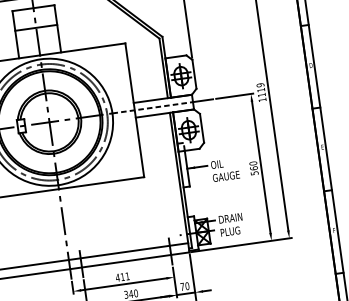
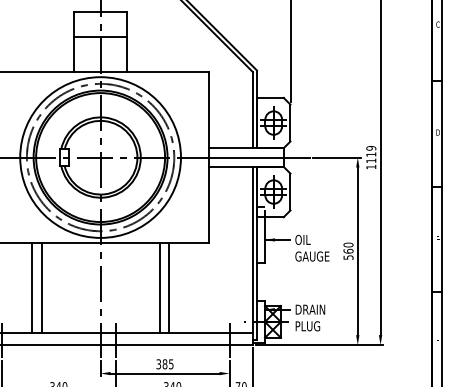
line: (152, 107) -> (232, 157), dashed -> solid
line: (117, 216) -> (168, 287), added
line: (109, 217) -> (159, 287), added
line: (17, 230) -> (41, 287), added
line: (10, 231) -> (32, 287), added
text: (122, 277) -> (164, 364), 411 -> 385

